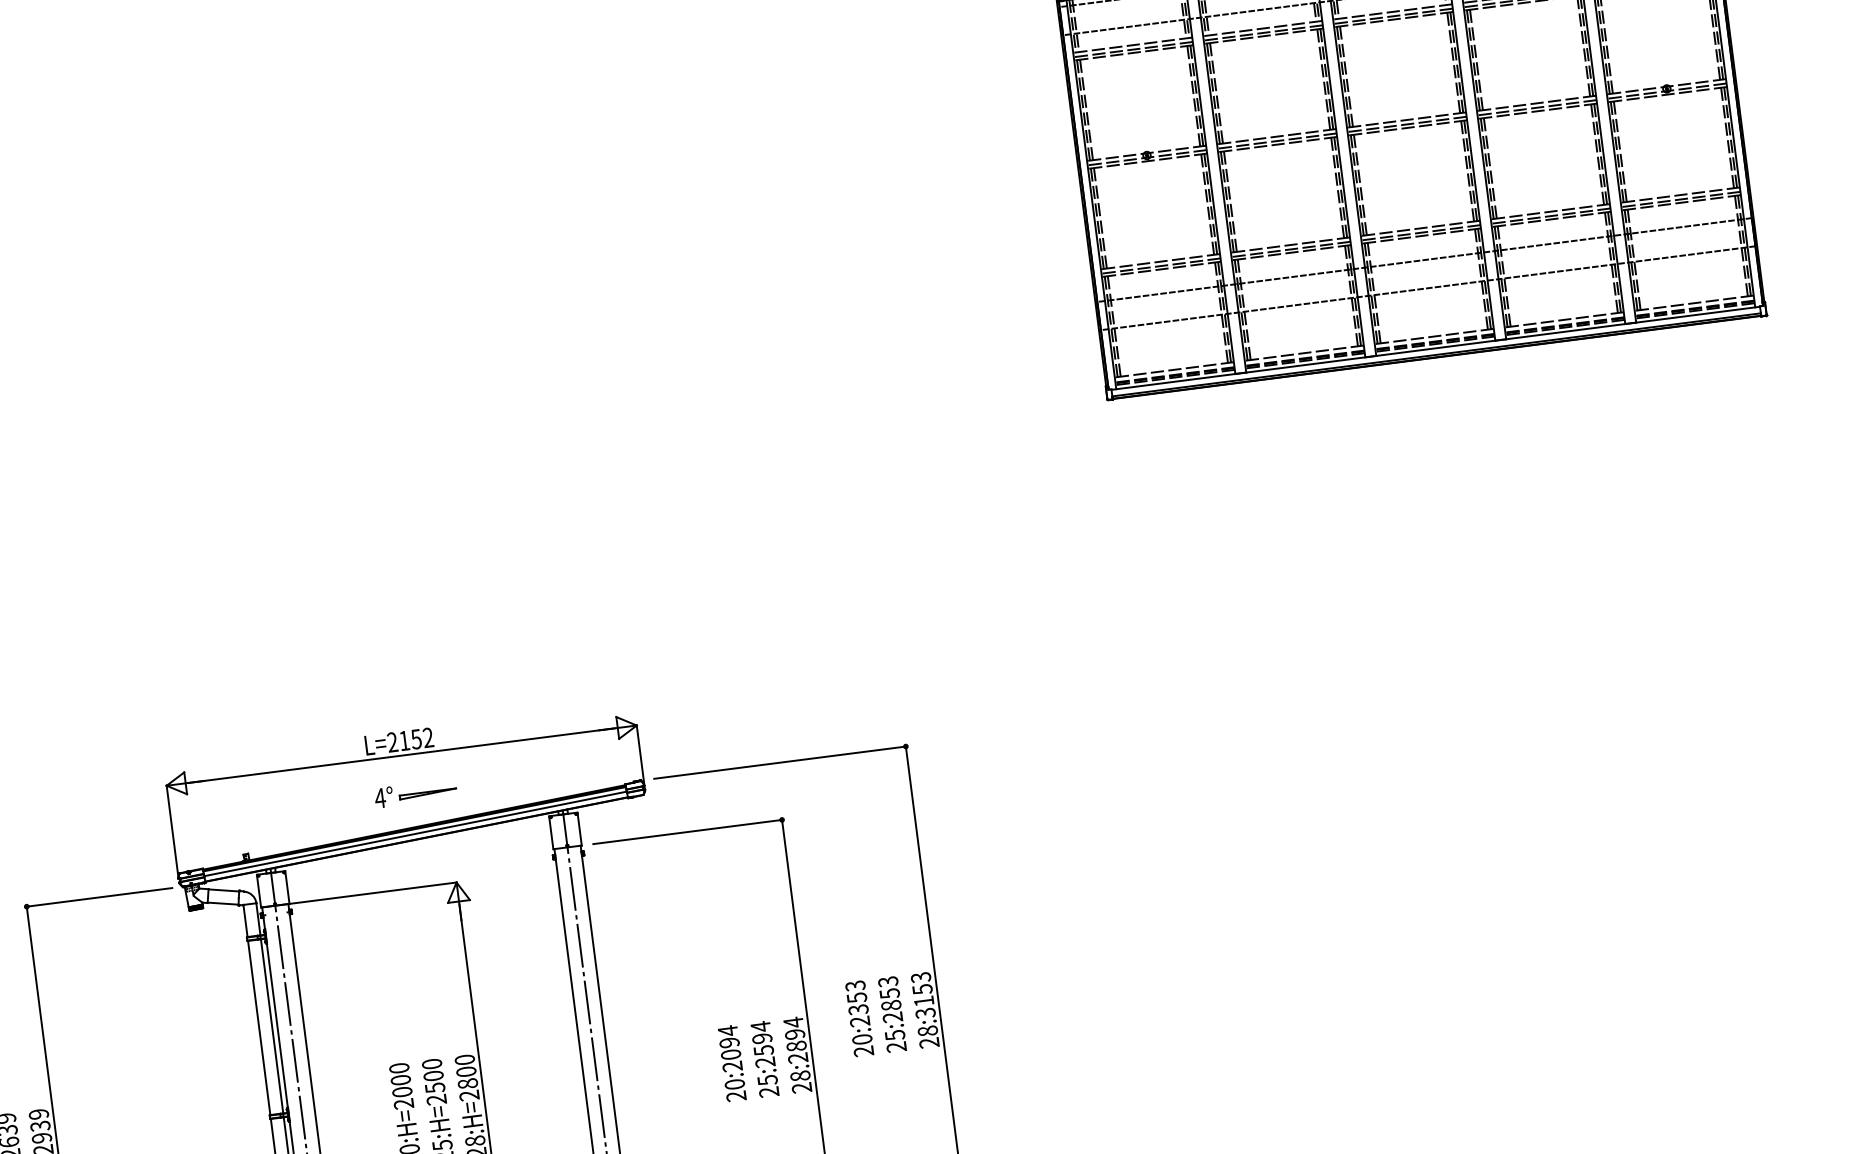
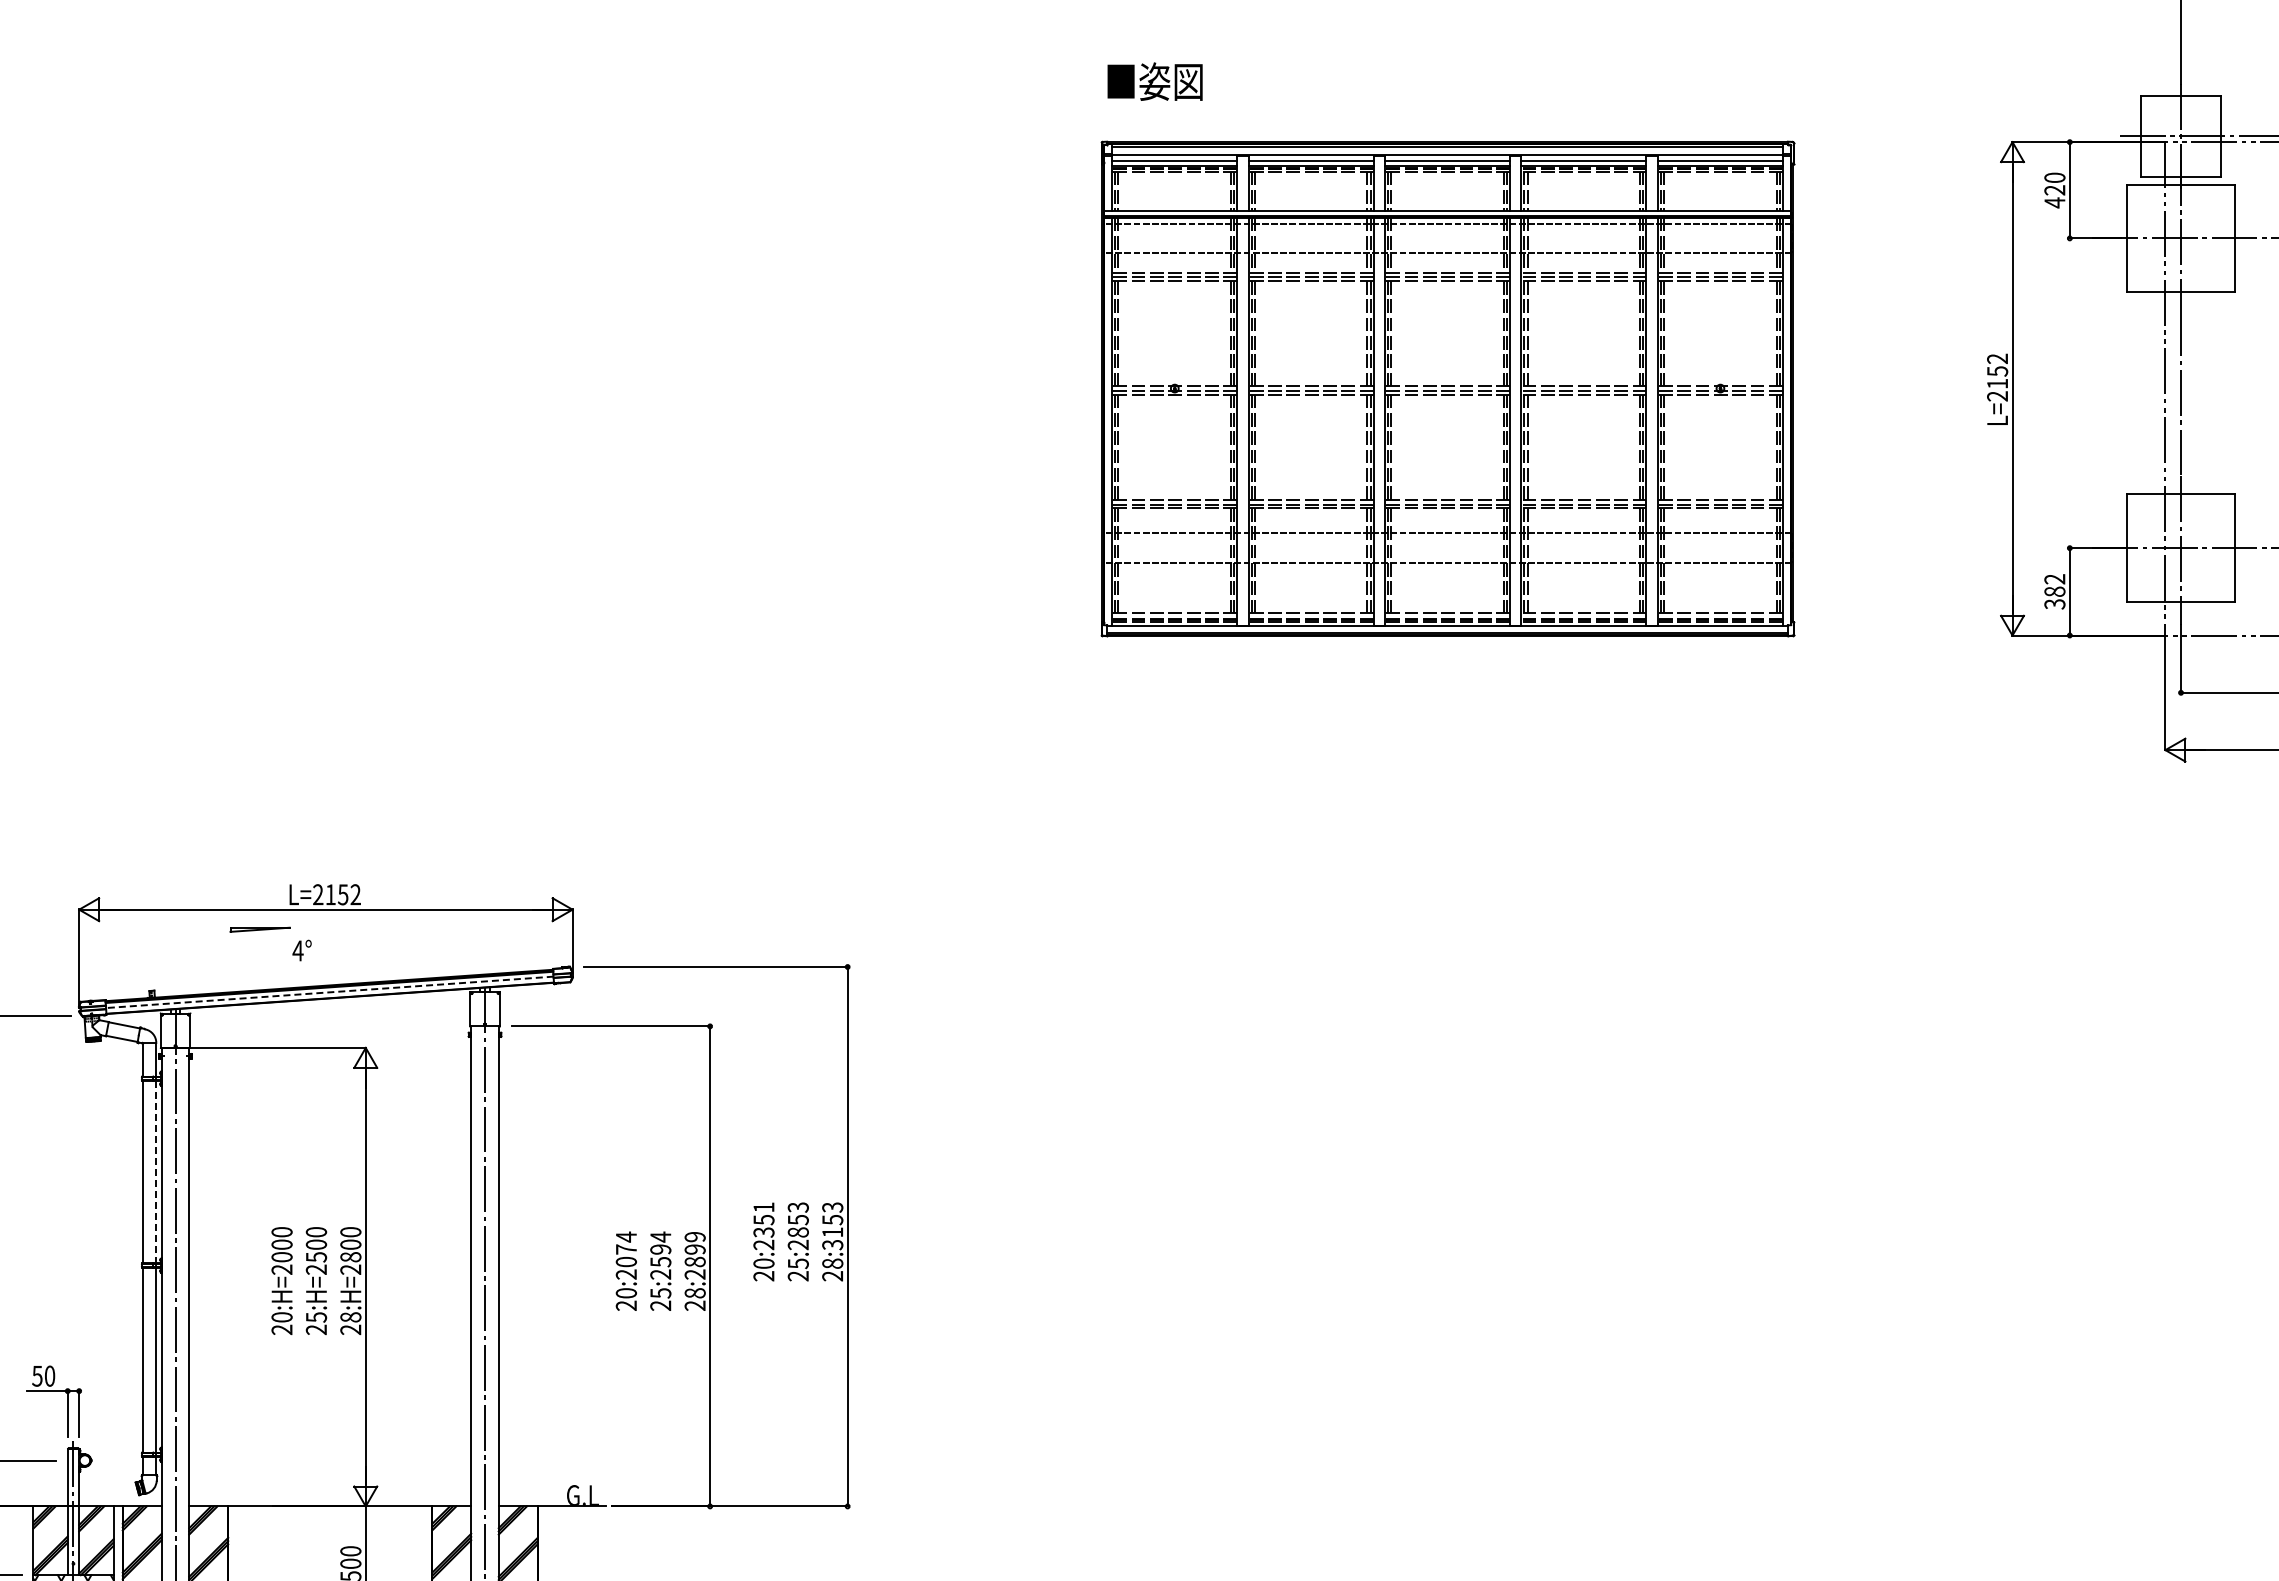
part: (427, 793) -> (259, 929), moved
line: (415, 834) -> (329, 992), solid -> dashed
text: (855, 985) -> (763, 1207), 20:2353 -> 20:2351
text: (792, 1022) -> (694, 1236), 28:2894 -> 28:2899
line: (272, 1026) -> (156, 1172), solid -> dashed
text: (729, 1042) -> (626, 1249), 20:2094 -> 20:2074

